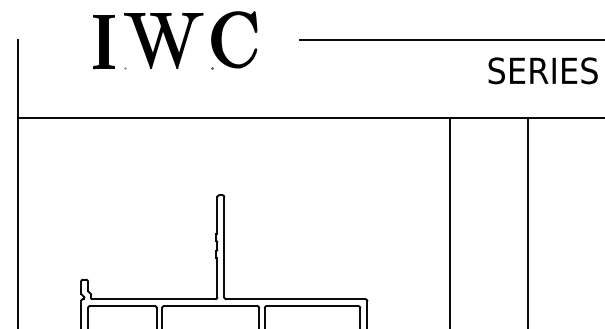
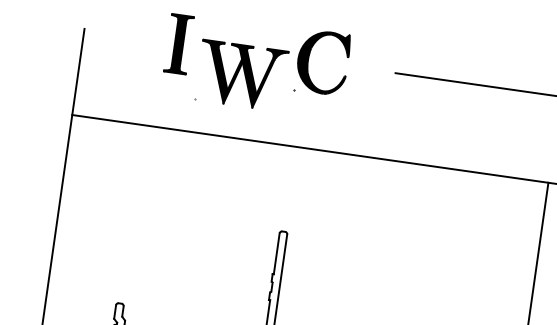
part: (163, 41) -> (241, 76), moved

